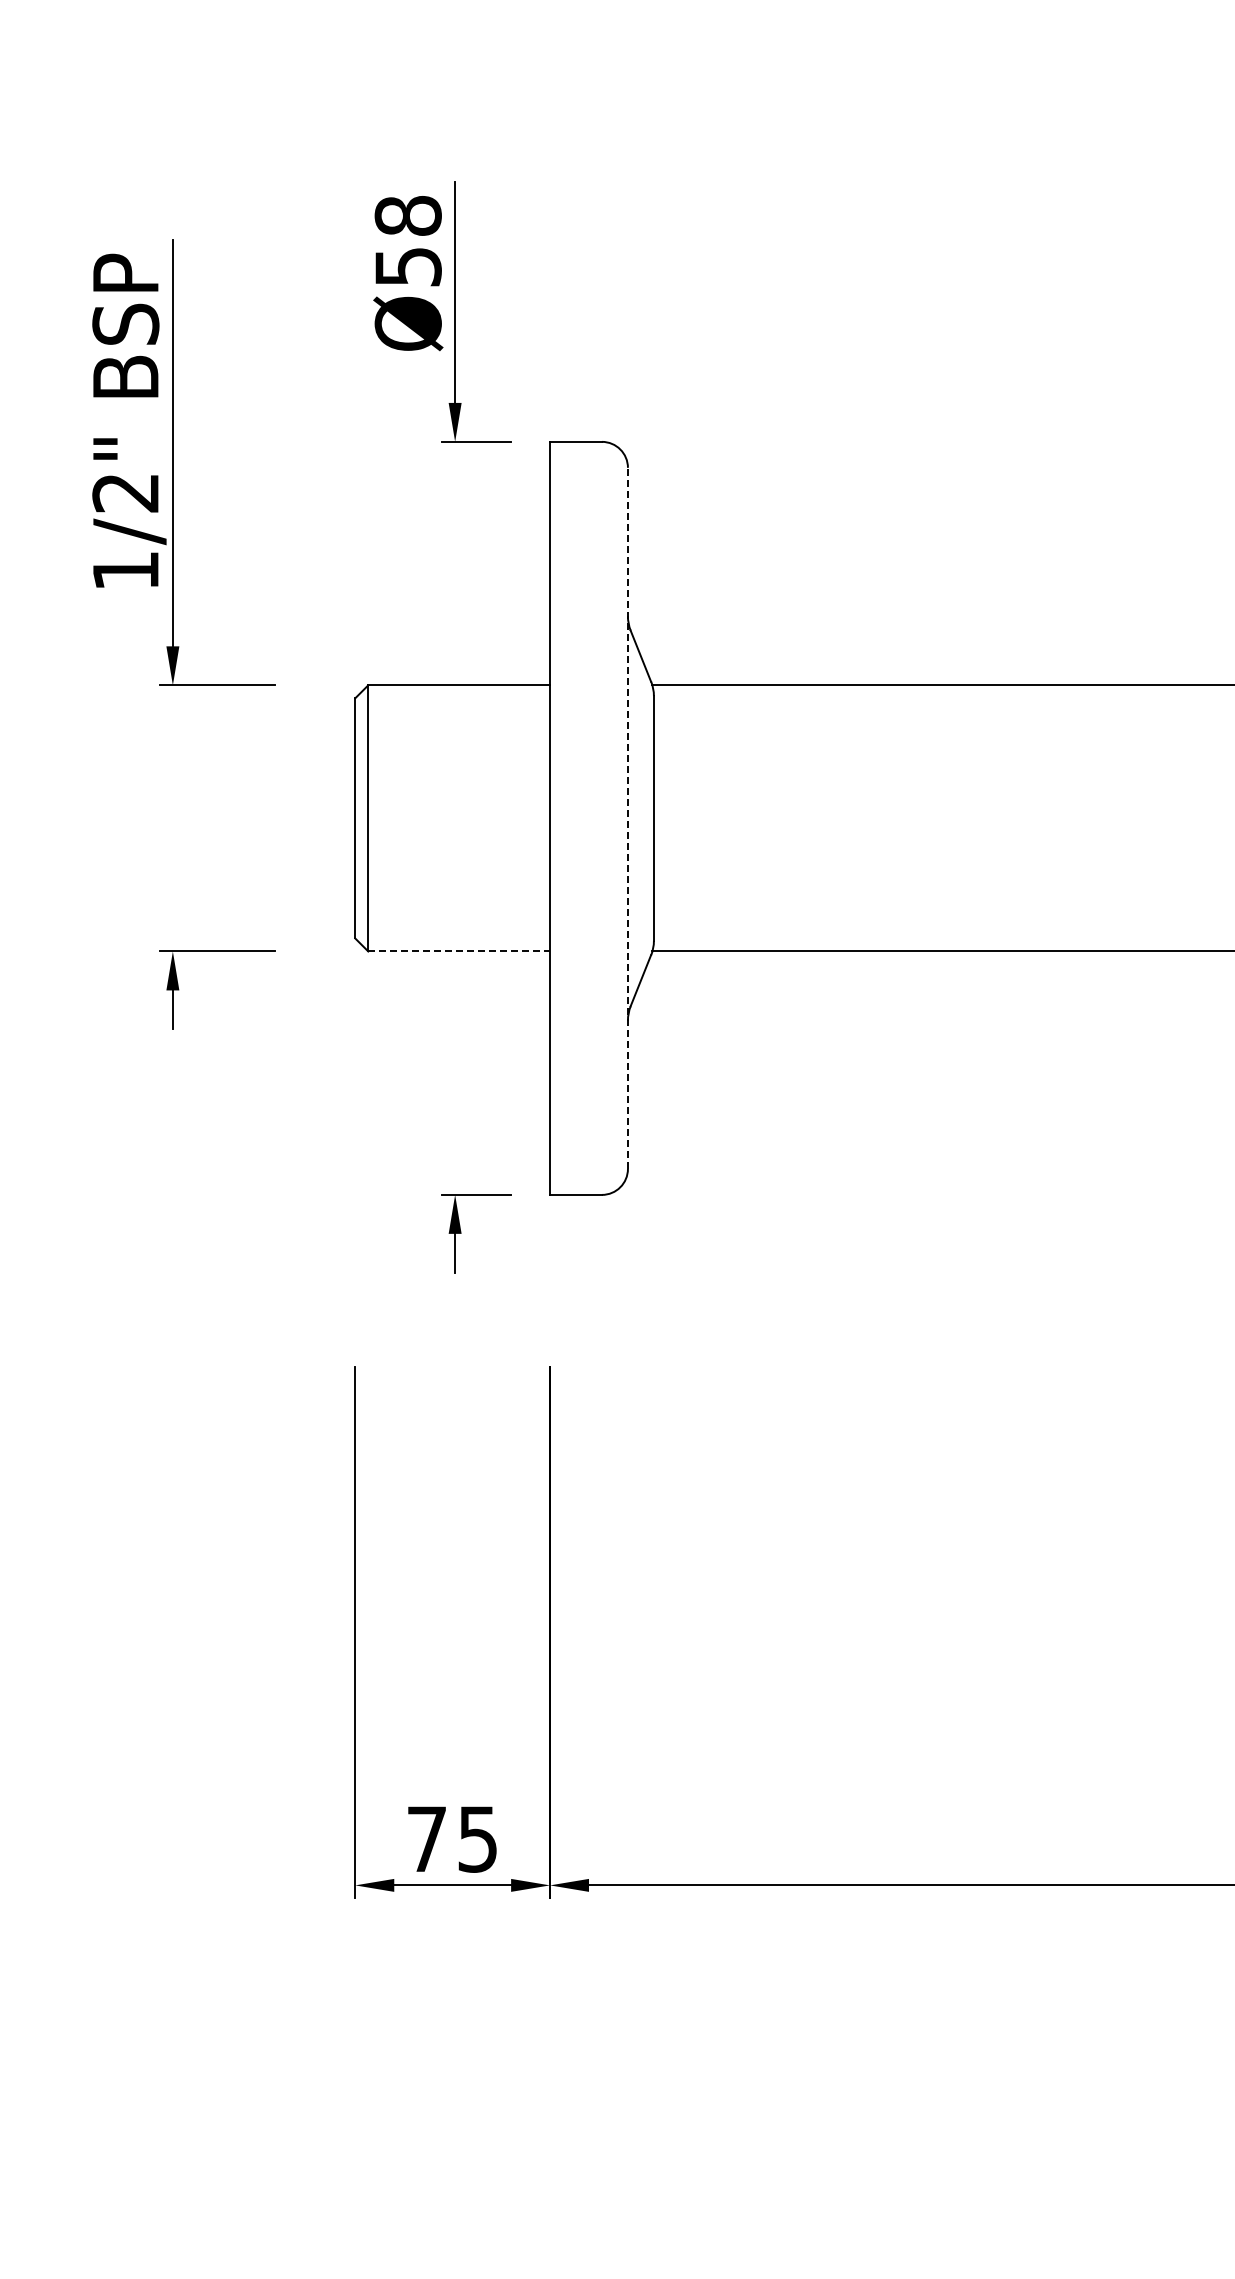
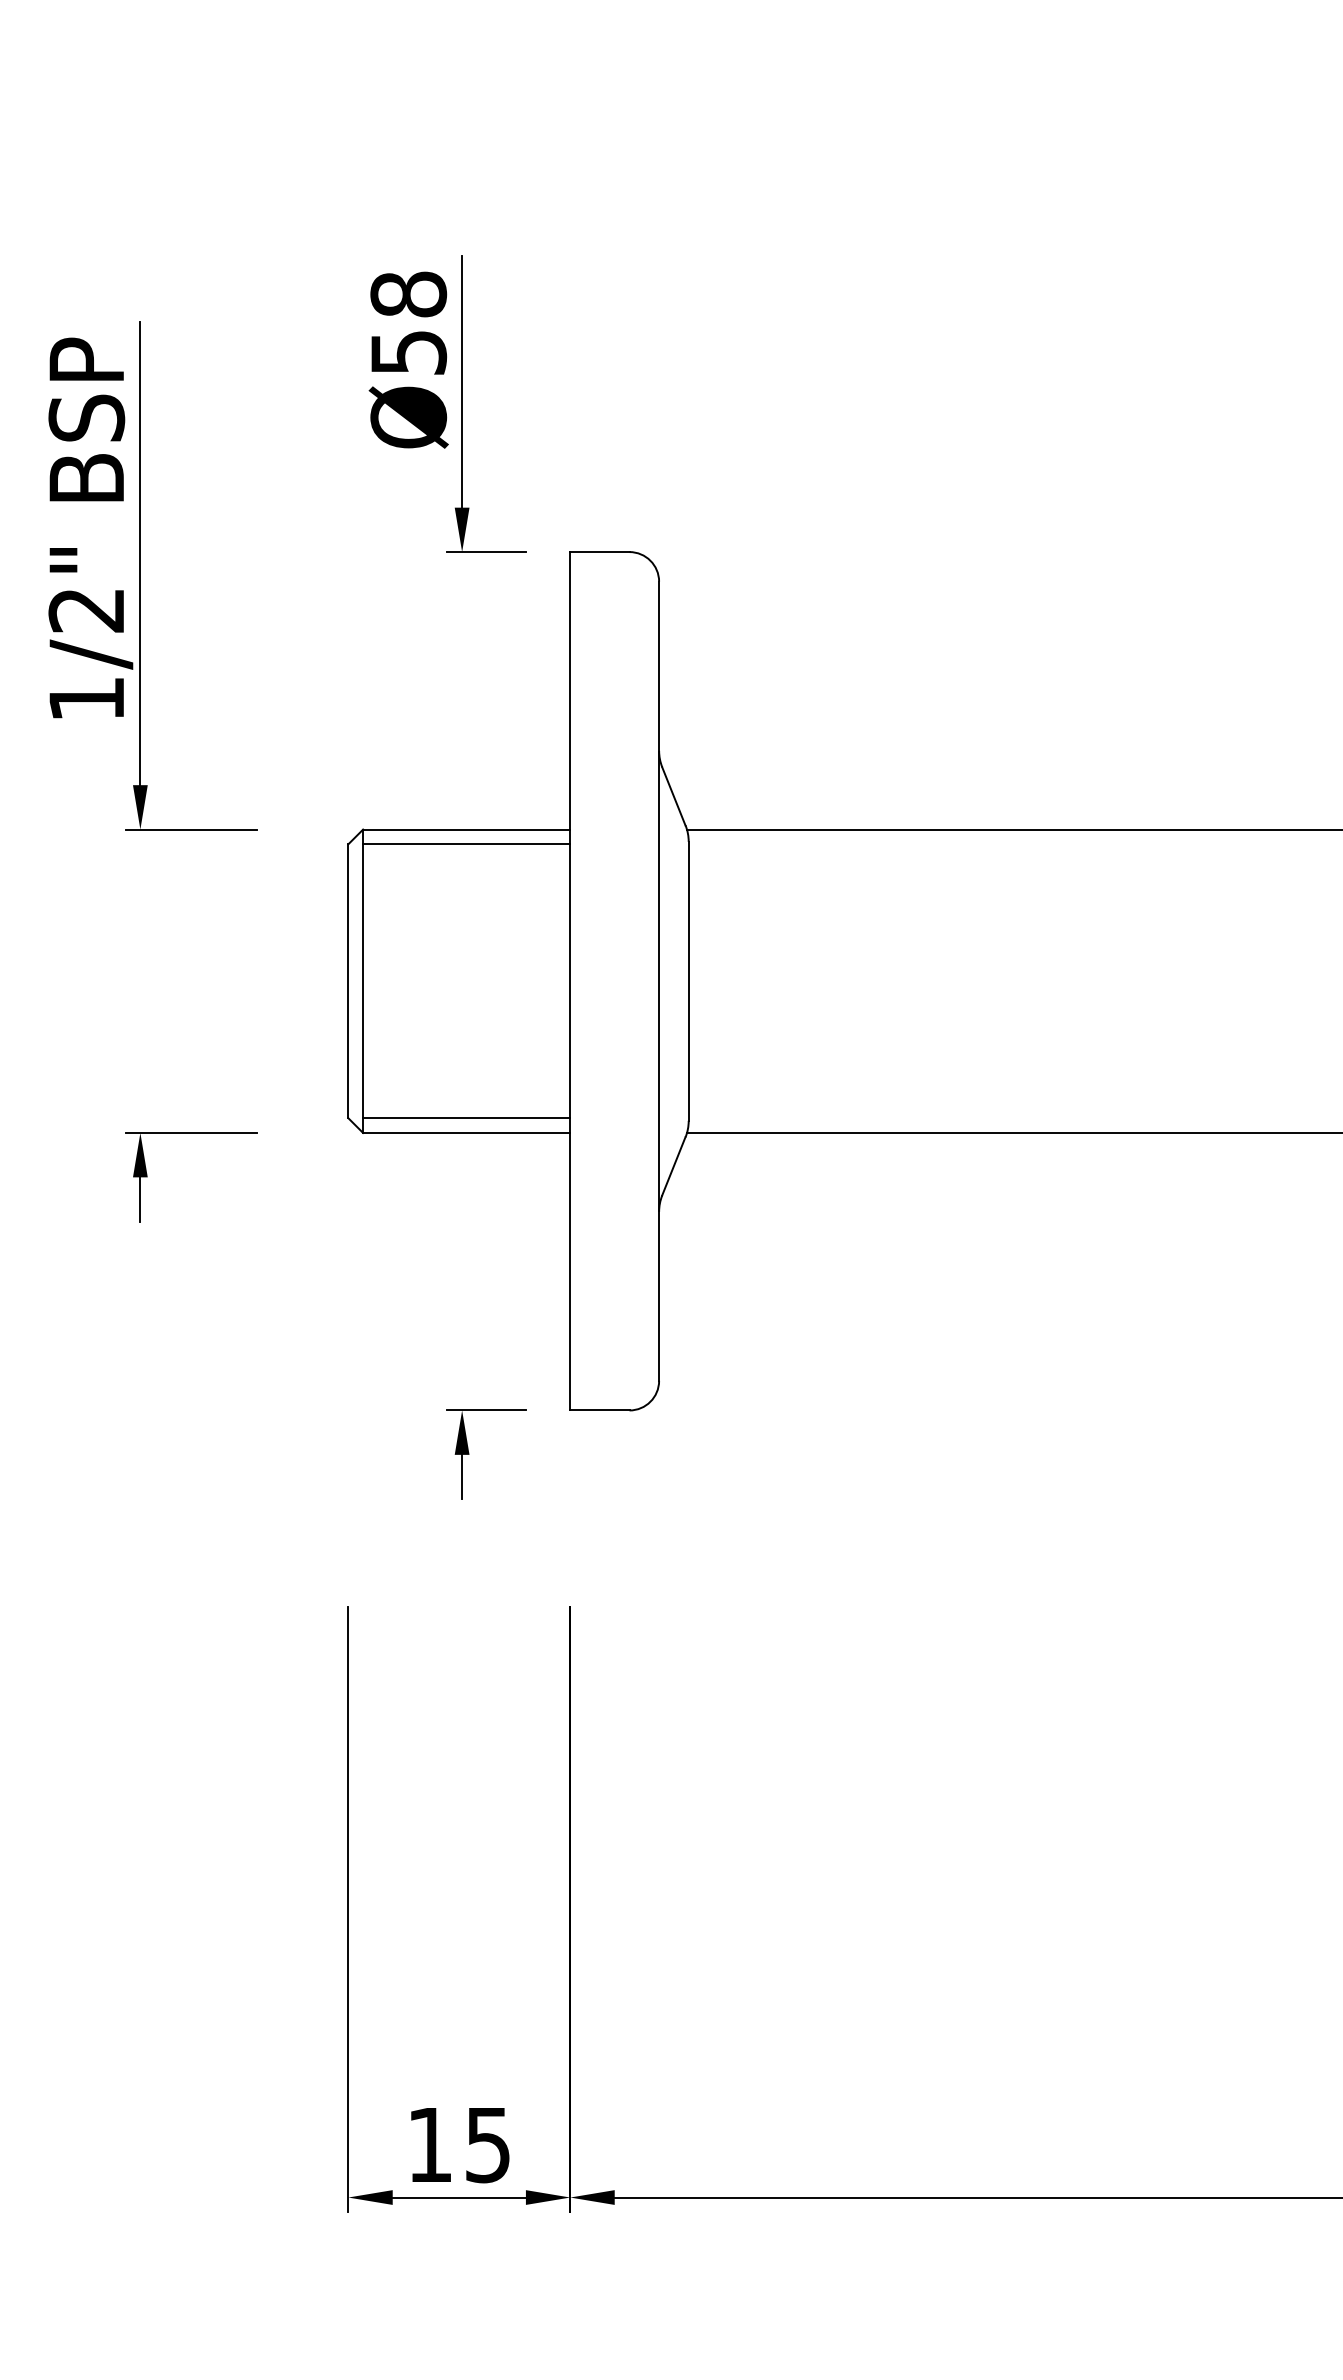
line: (459, 698) -> (467, 844), added
line: (627, 818) -> (658, 981), dashed -> solid
line: (459, 938) -> (467, 1118), added
line: (459, 951) -> (467, 1132), dashed -> solid
text: (426, 1838) -> (429, 2144), 75 -> 15

